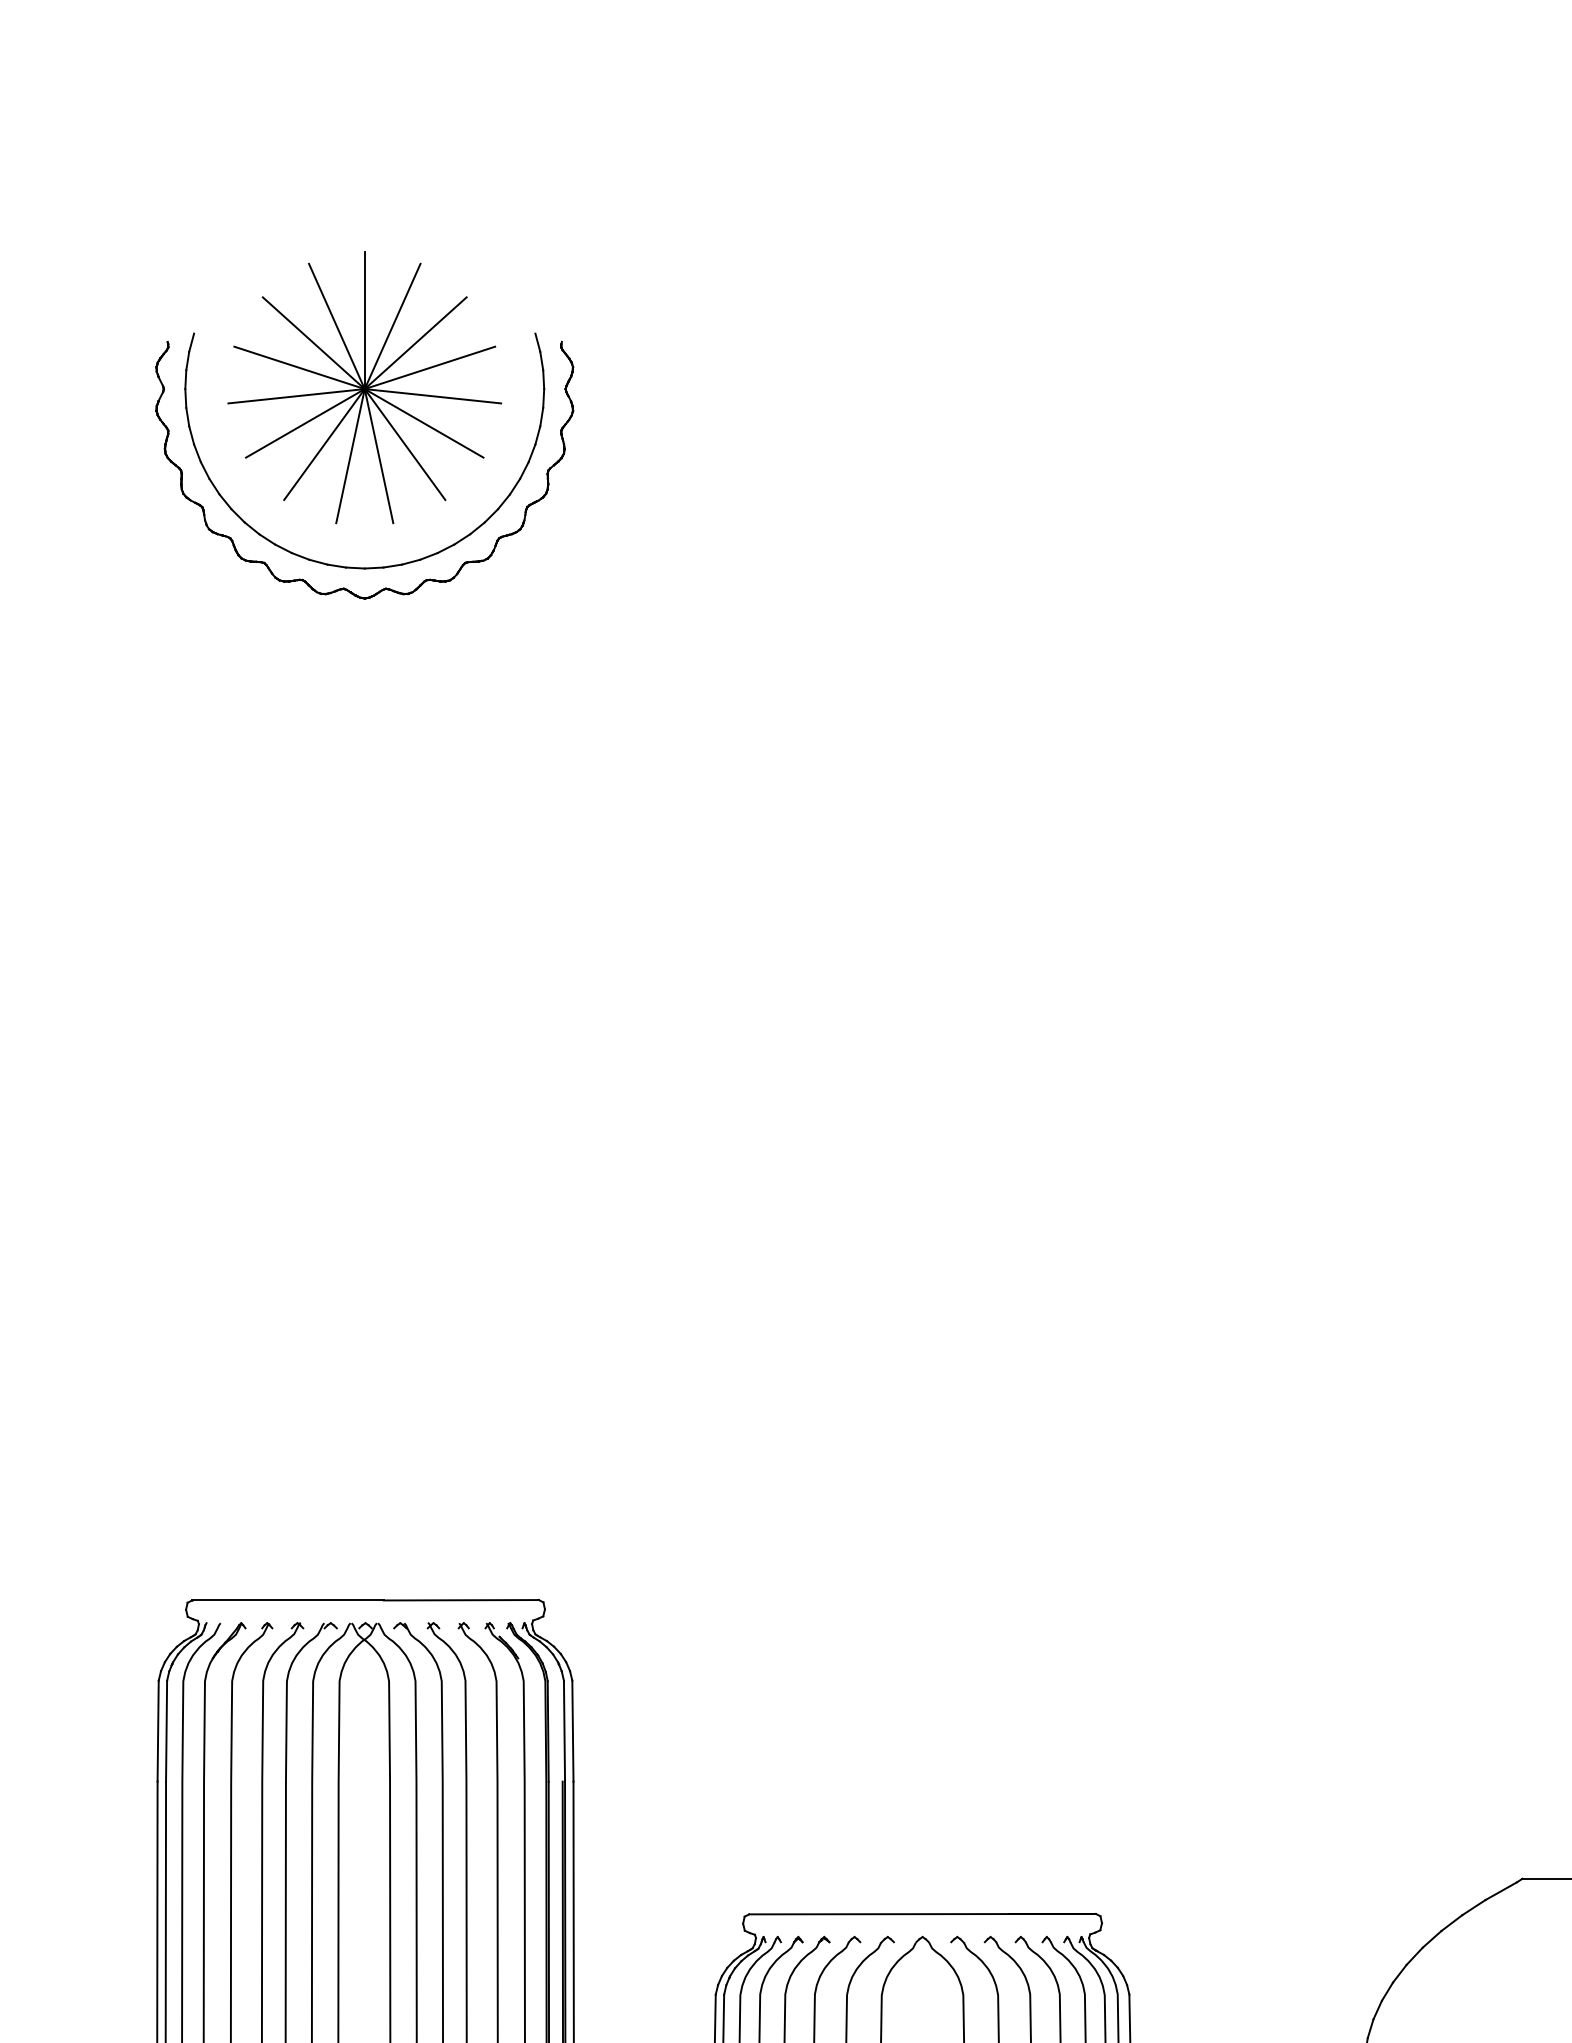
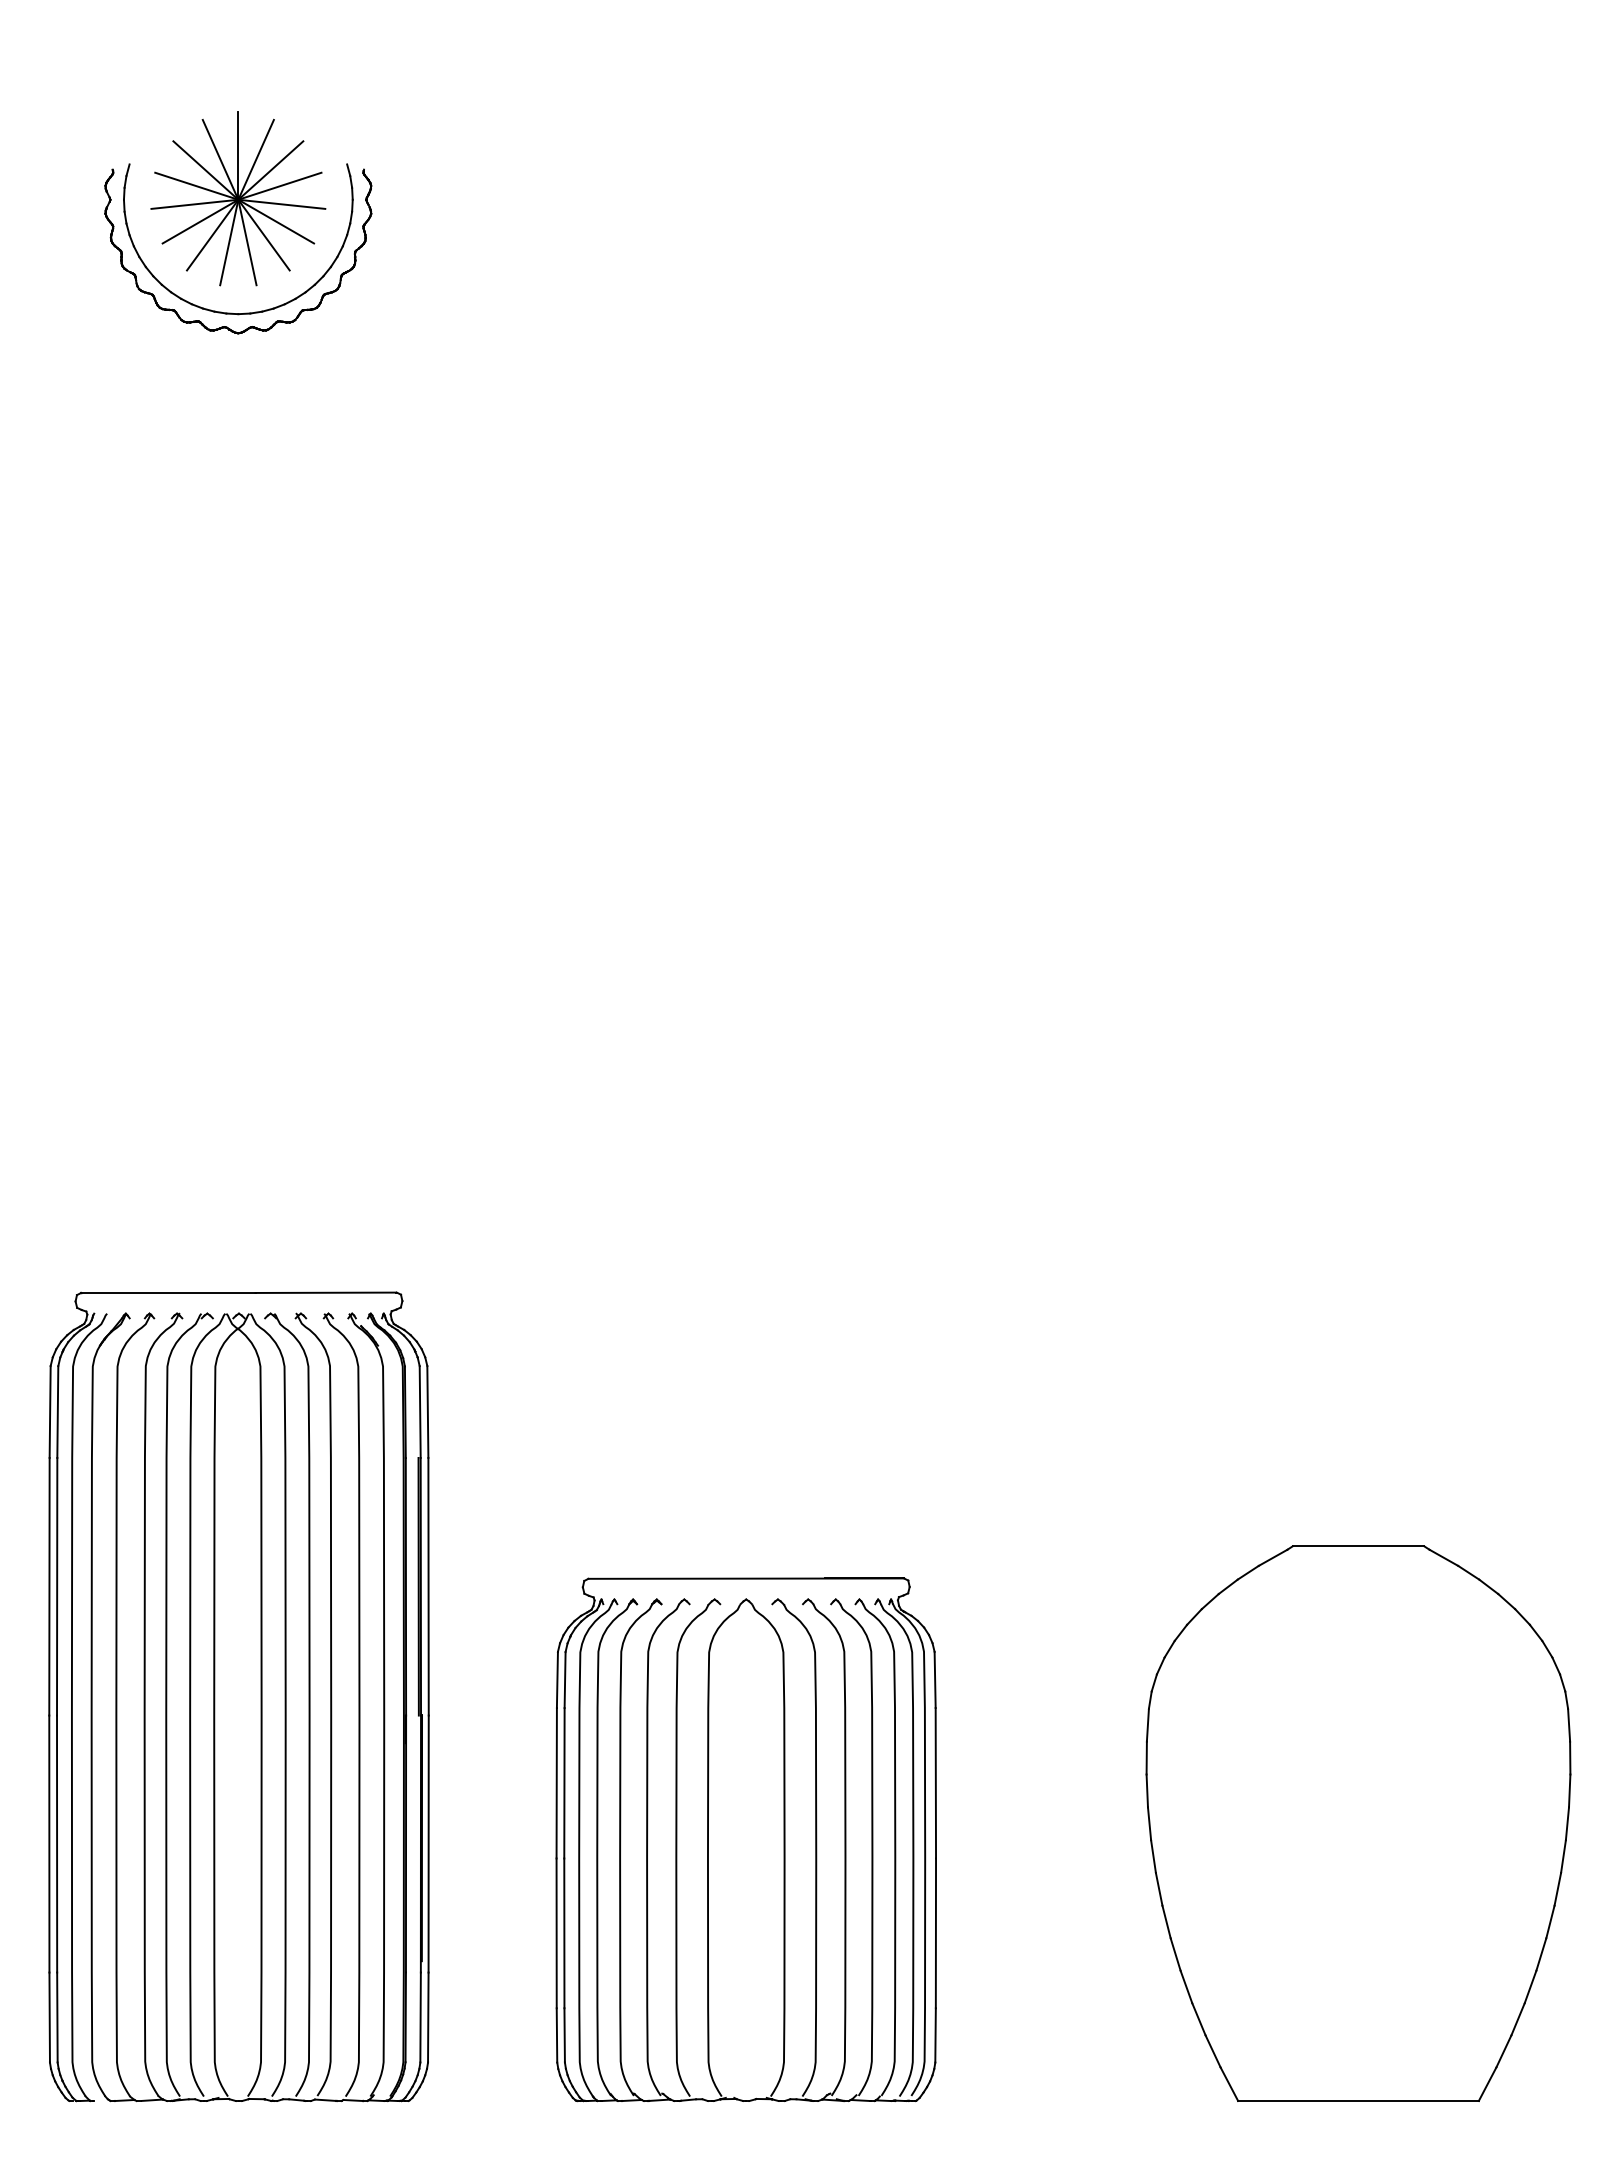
part: (364, 424) -> (238, 222), size x0.7

